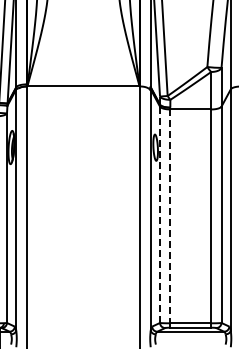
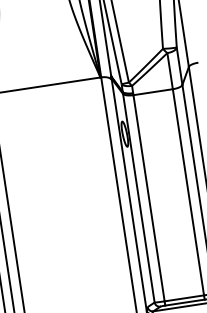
line: (159, 214) -> (138, 198), dashed -> solid
line: (170, 216) -> (149, 198), dashed -> solid

